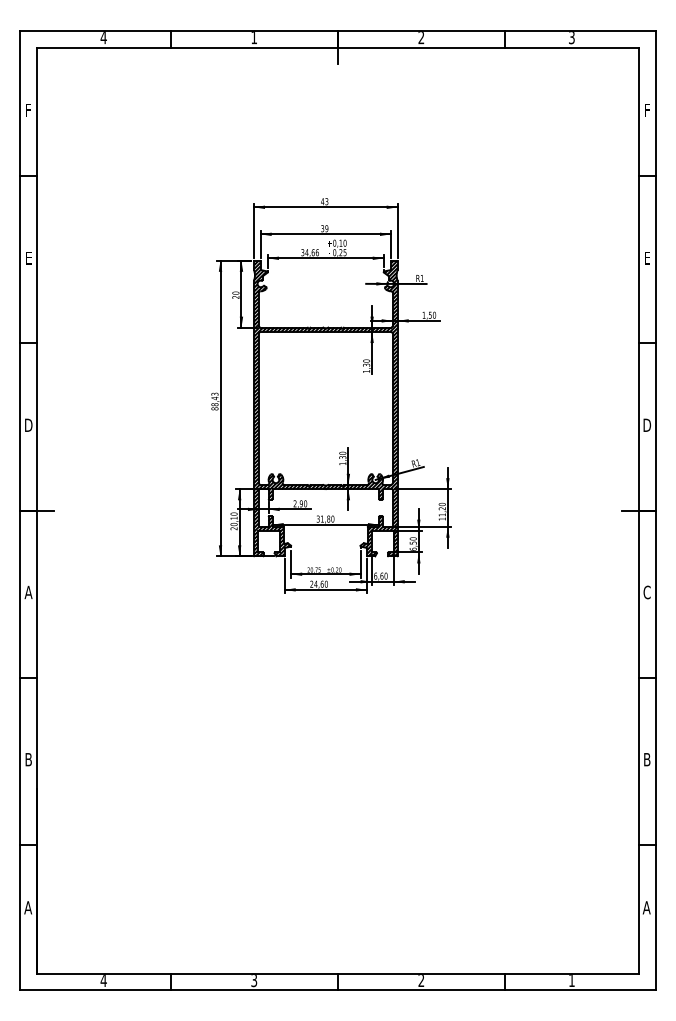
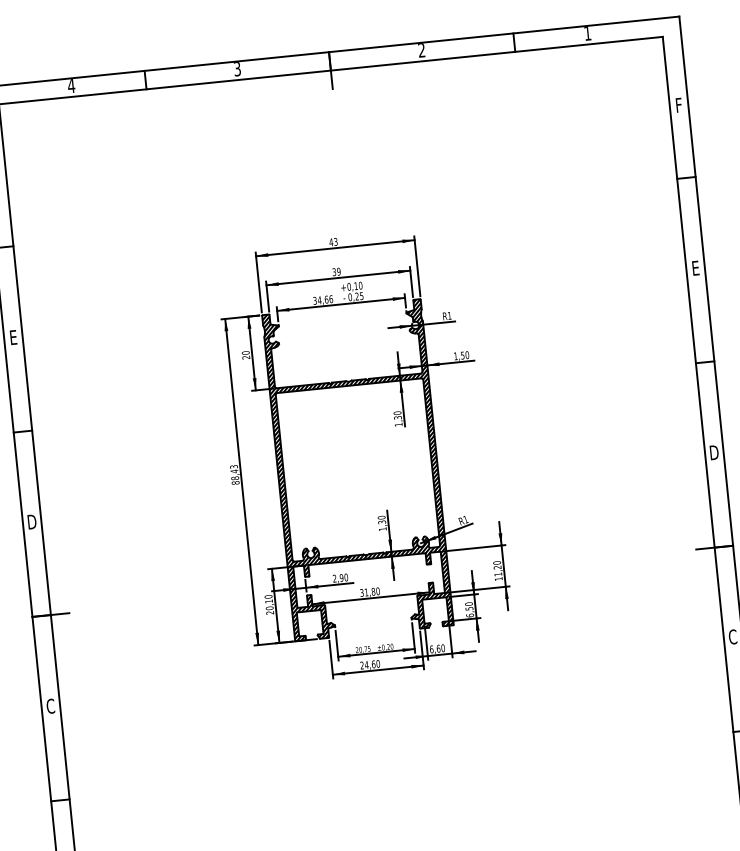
text: (254, 38) -> (237, 70), 1 -> 3
text: (571, 38) -> (587, 34), 3 -> 1
text: (28, 592) -> (50, 706), A -> C

